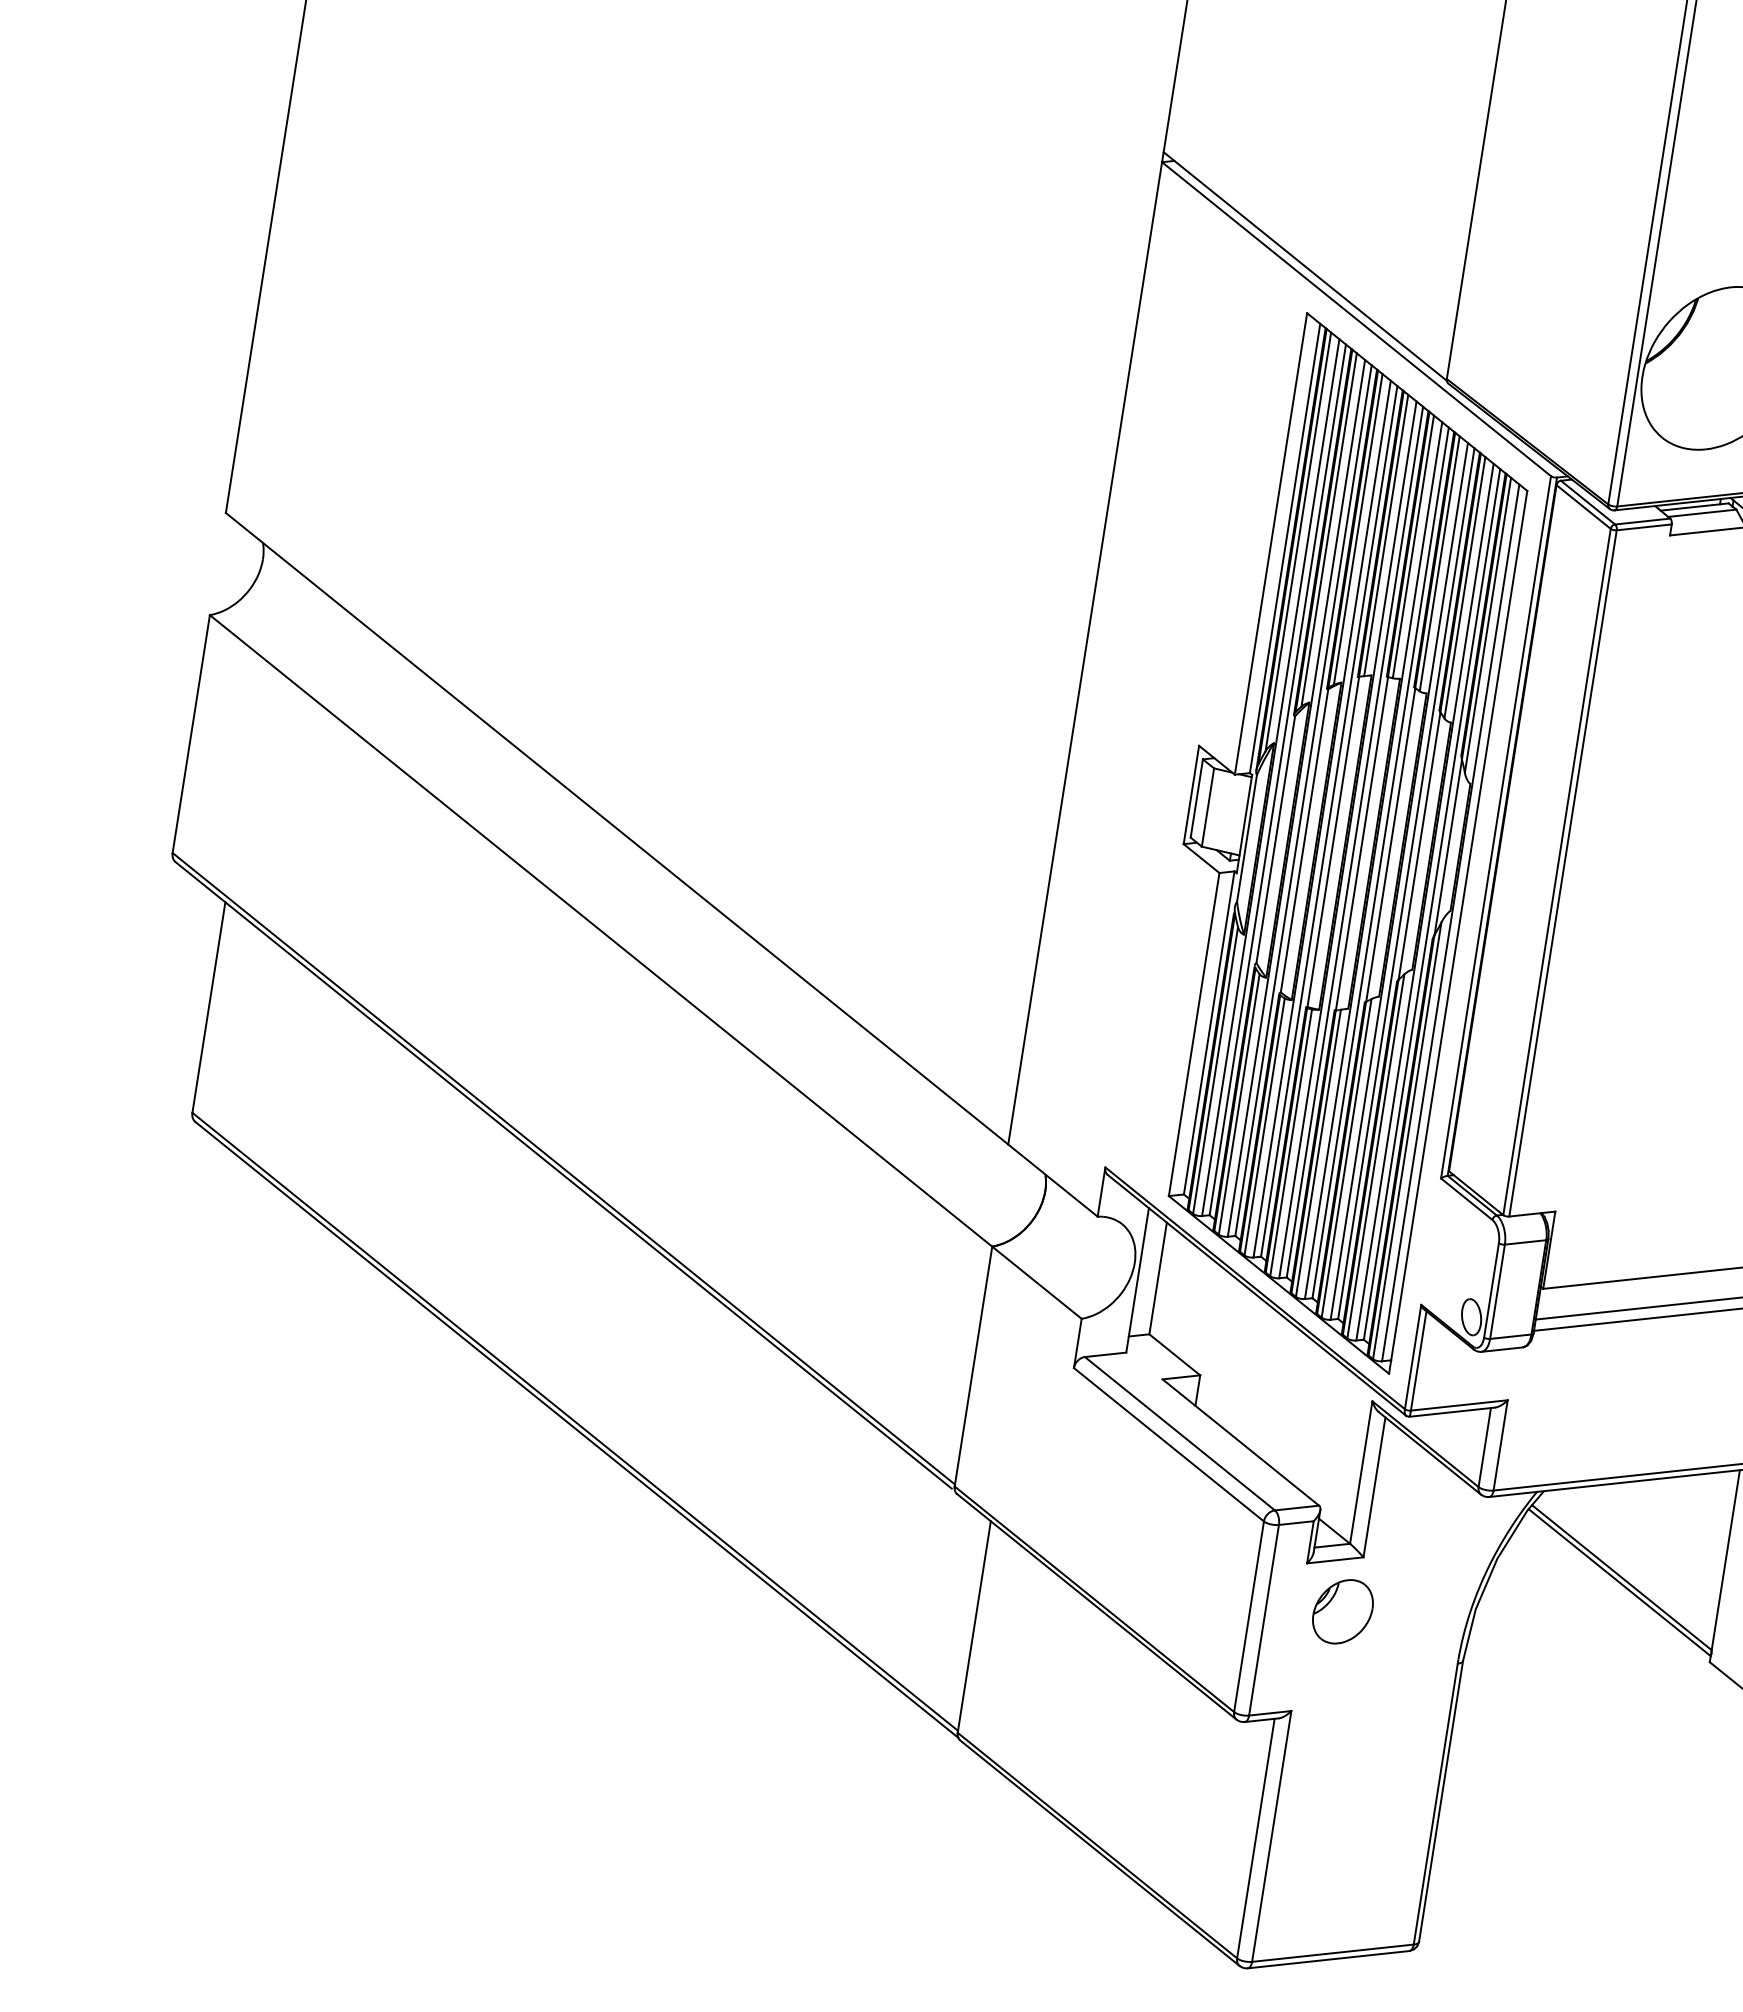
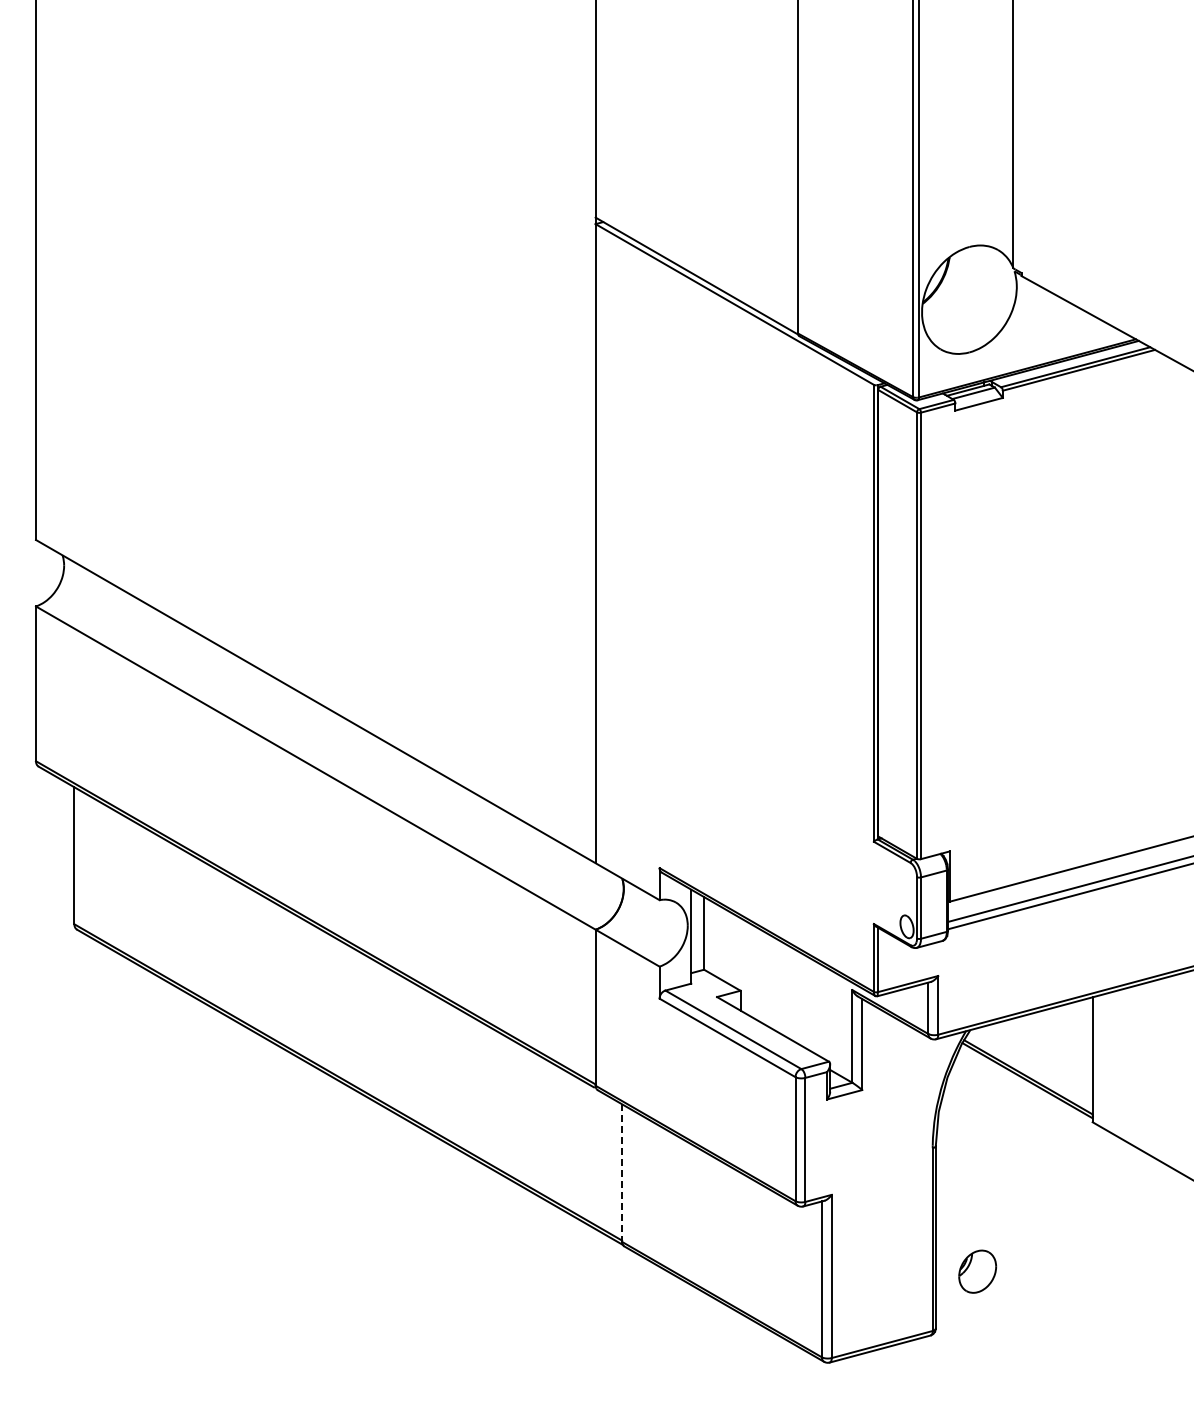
part: (1328, 839) -> (768, 637), removed
part: (1342, 1611) -> (977, 1271), moved
line: (974, 1627) -> (622, 1173), solid -> dashed

